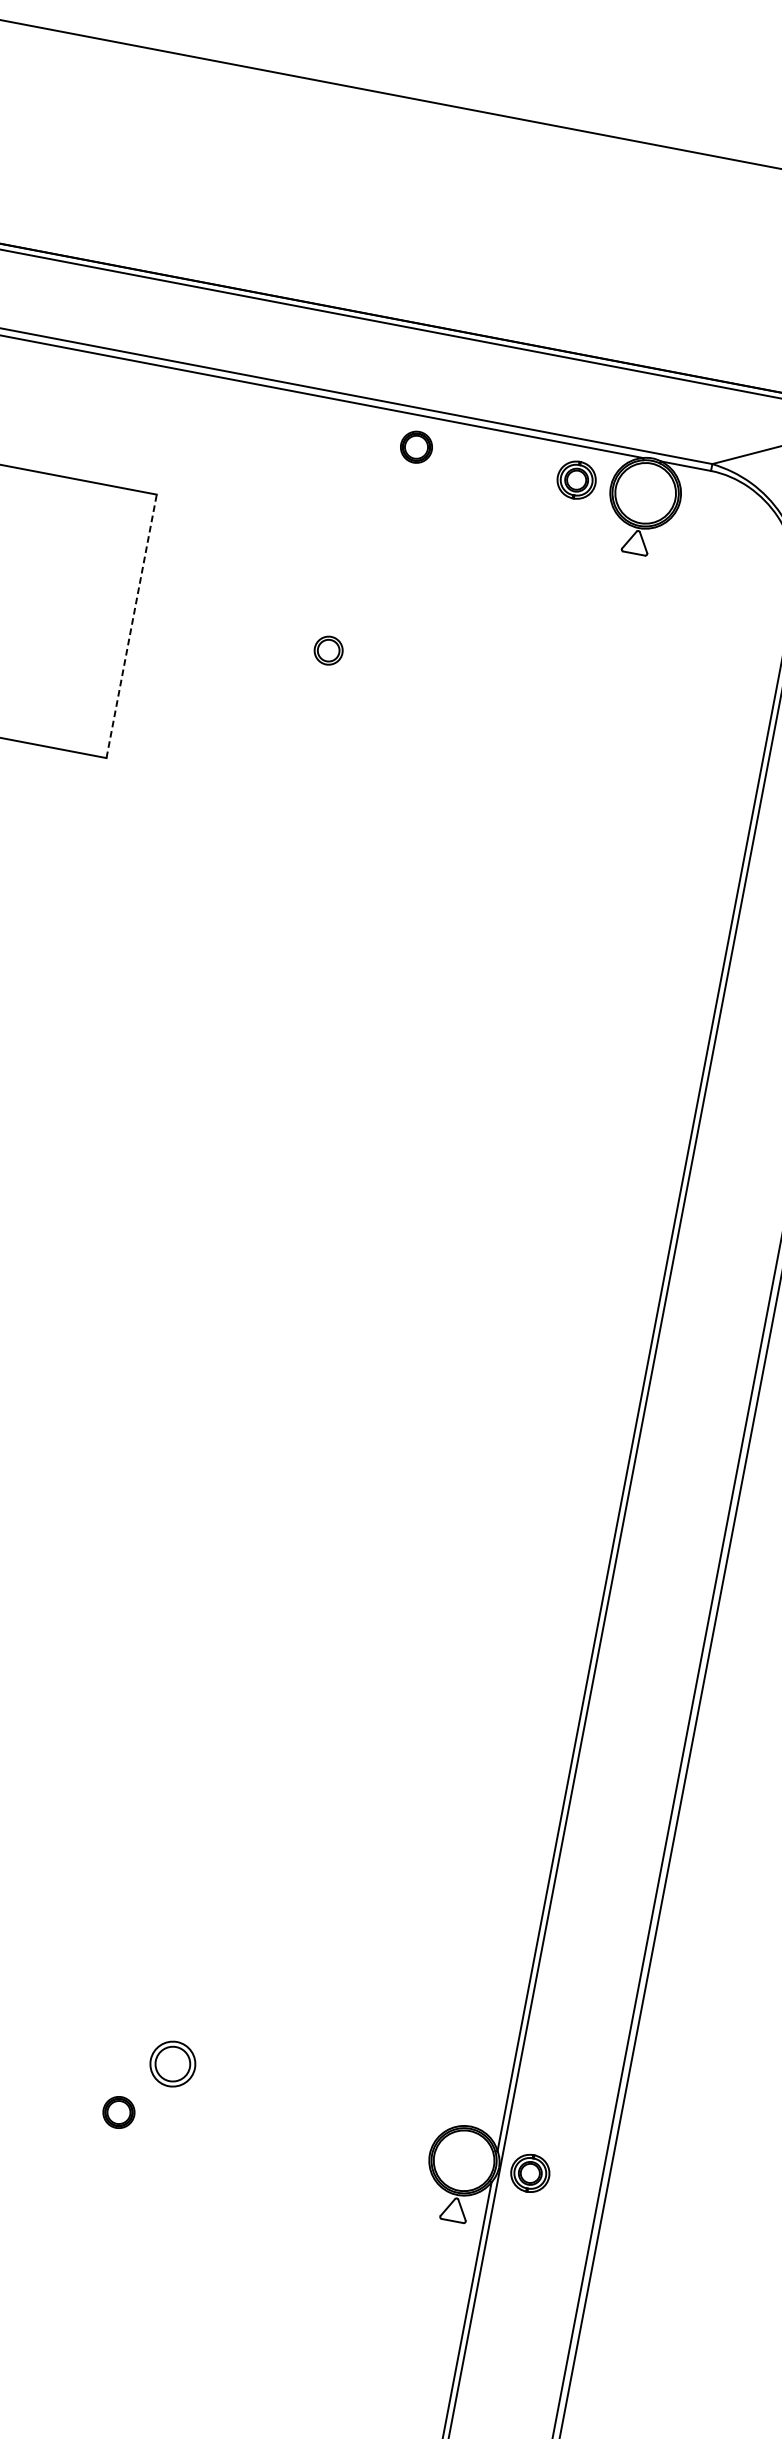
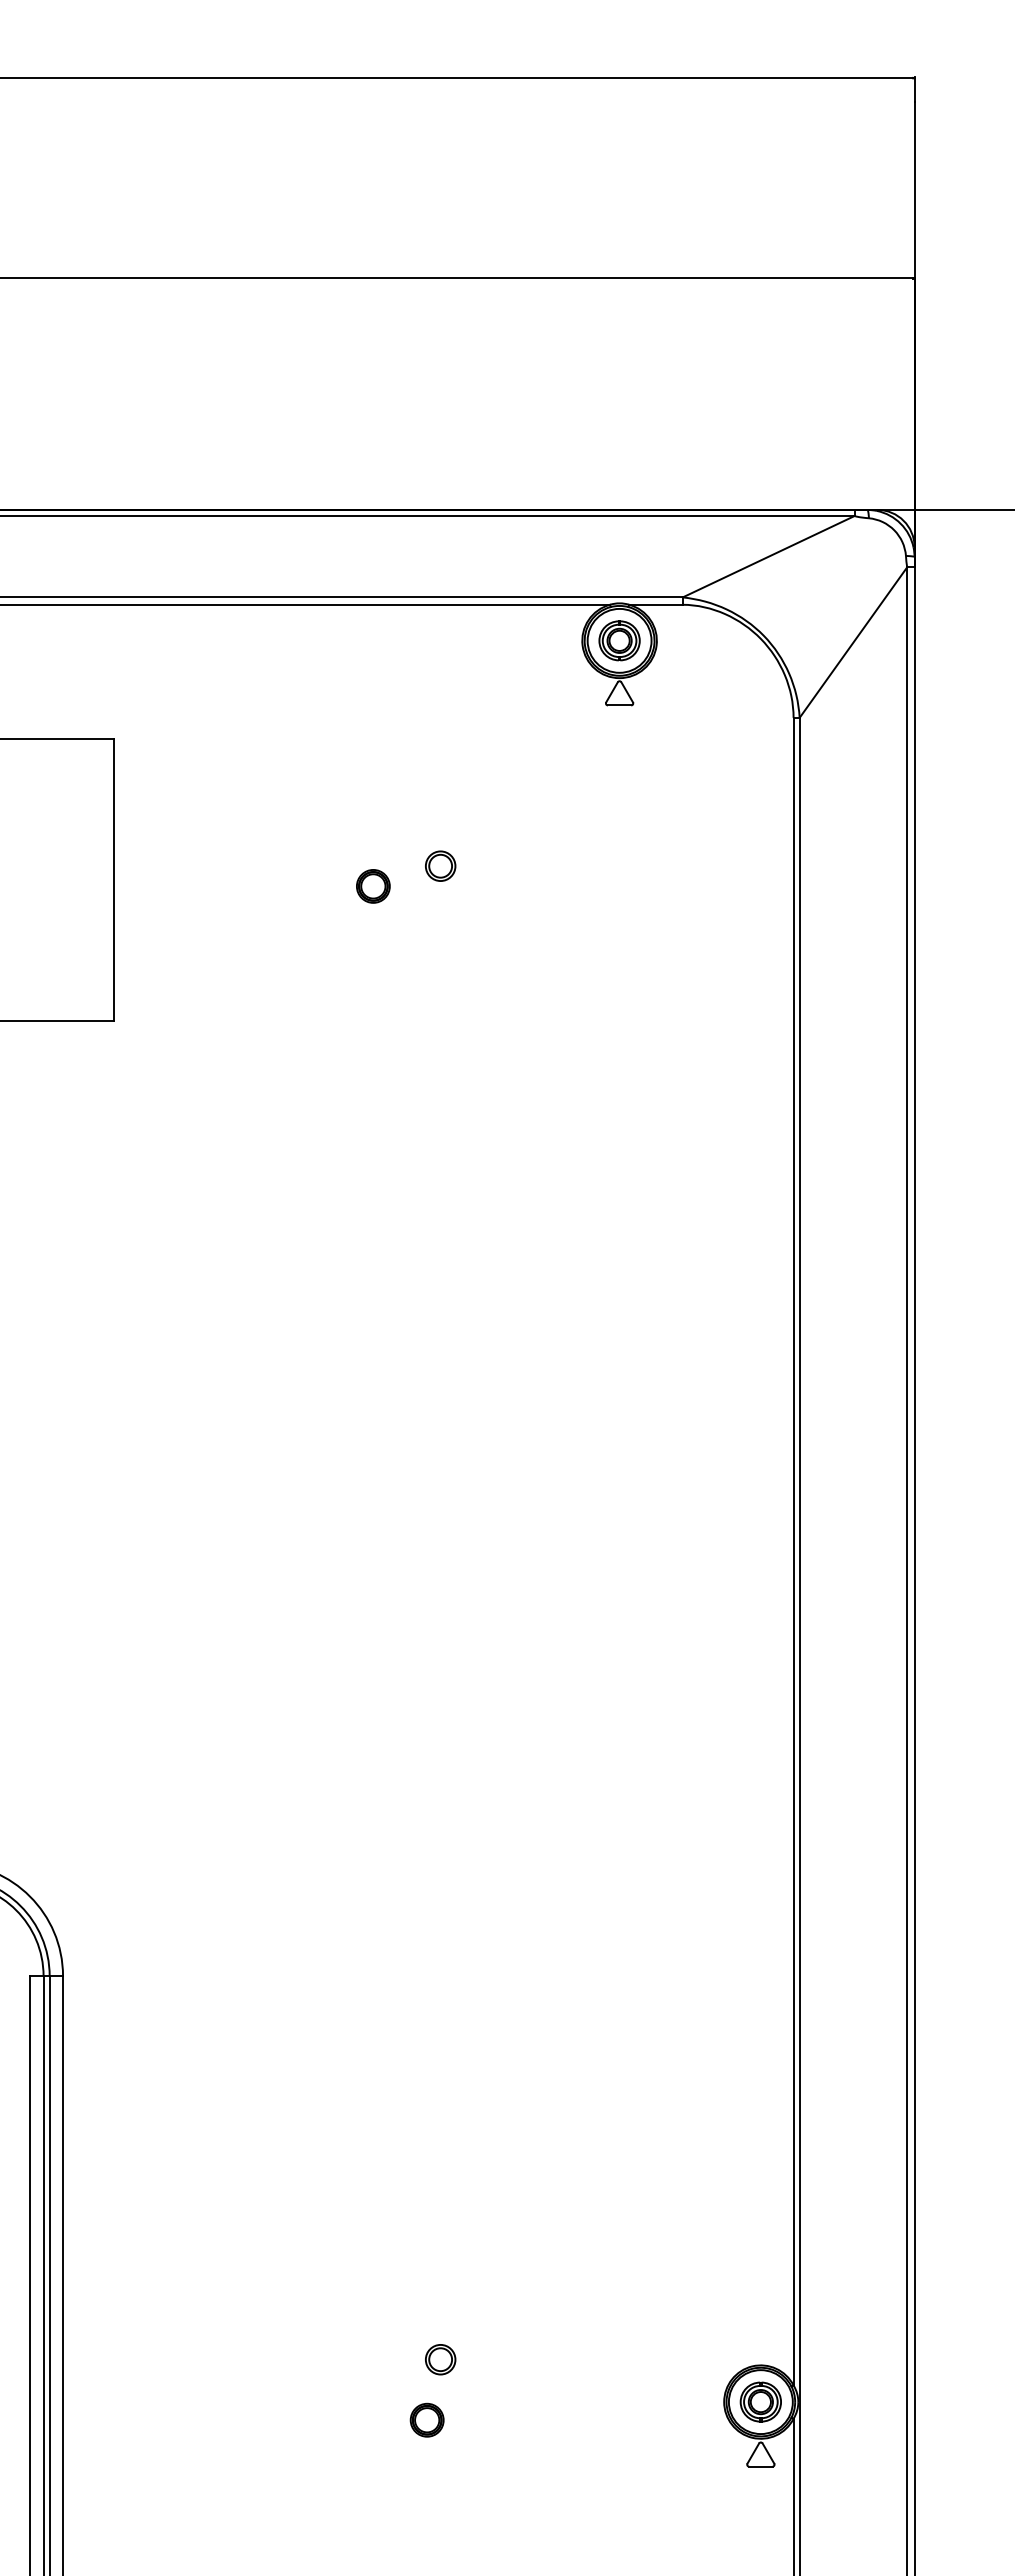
part: (416, 447) -> (373, 886), moved
part: (576, 479) -> (619, 640), moved
line: (131, 625) -> (113, 879), dashed -> solid
part: (328, 649) -> (440, 865), moved
part: (172, 2064) -> (440, 2359), size x0.62
part: (118, 2111) -> (426, 2419), moved
part: (530, 2172) -> (760, 2401), moved

